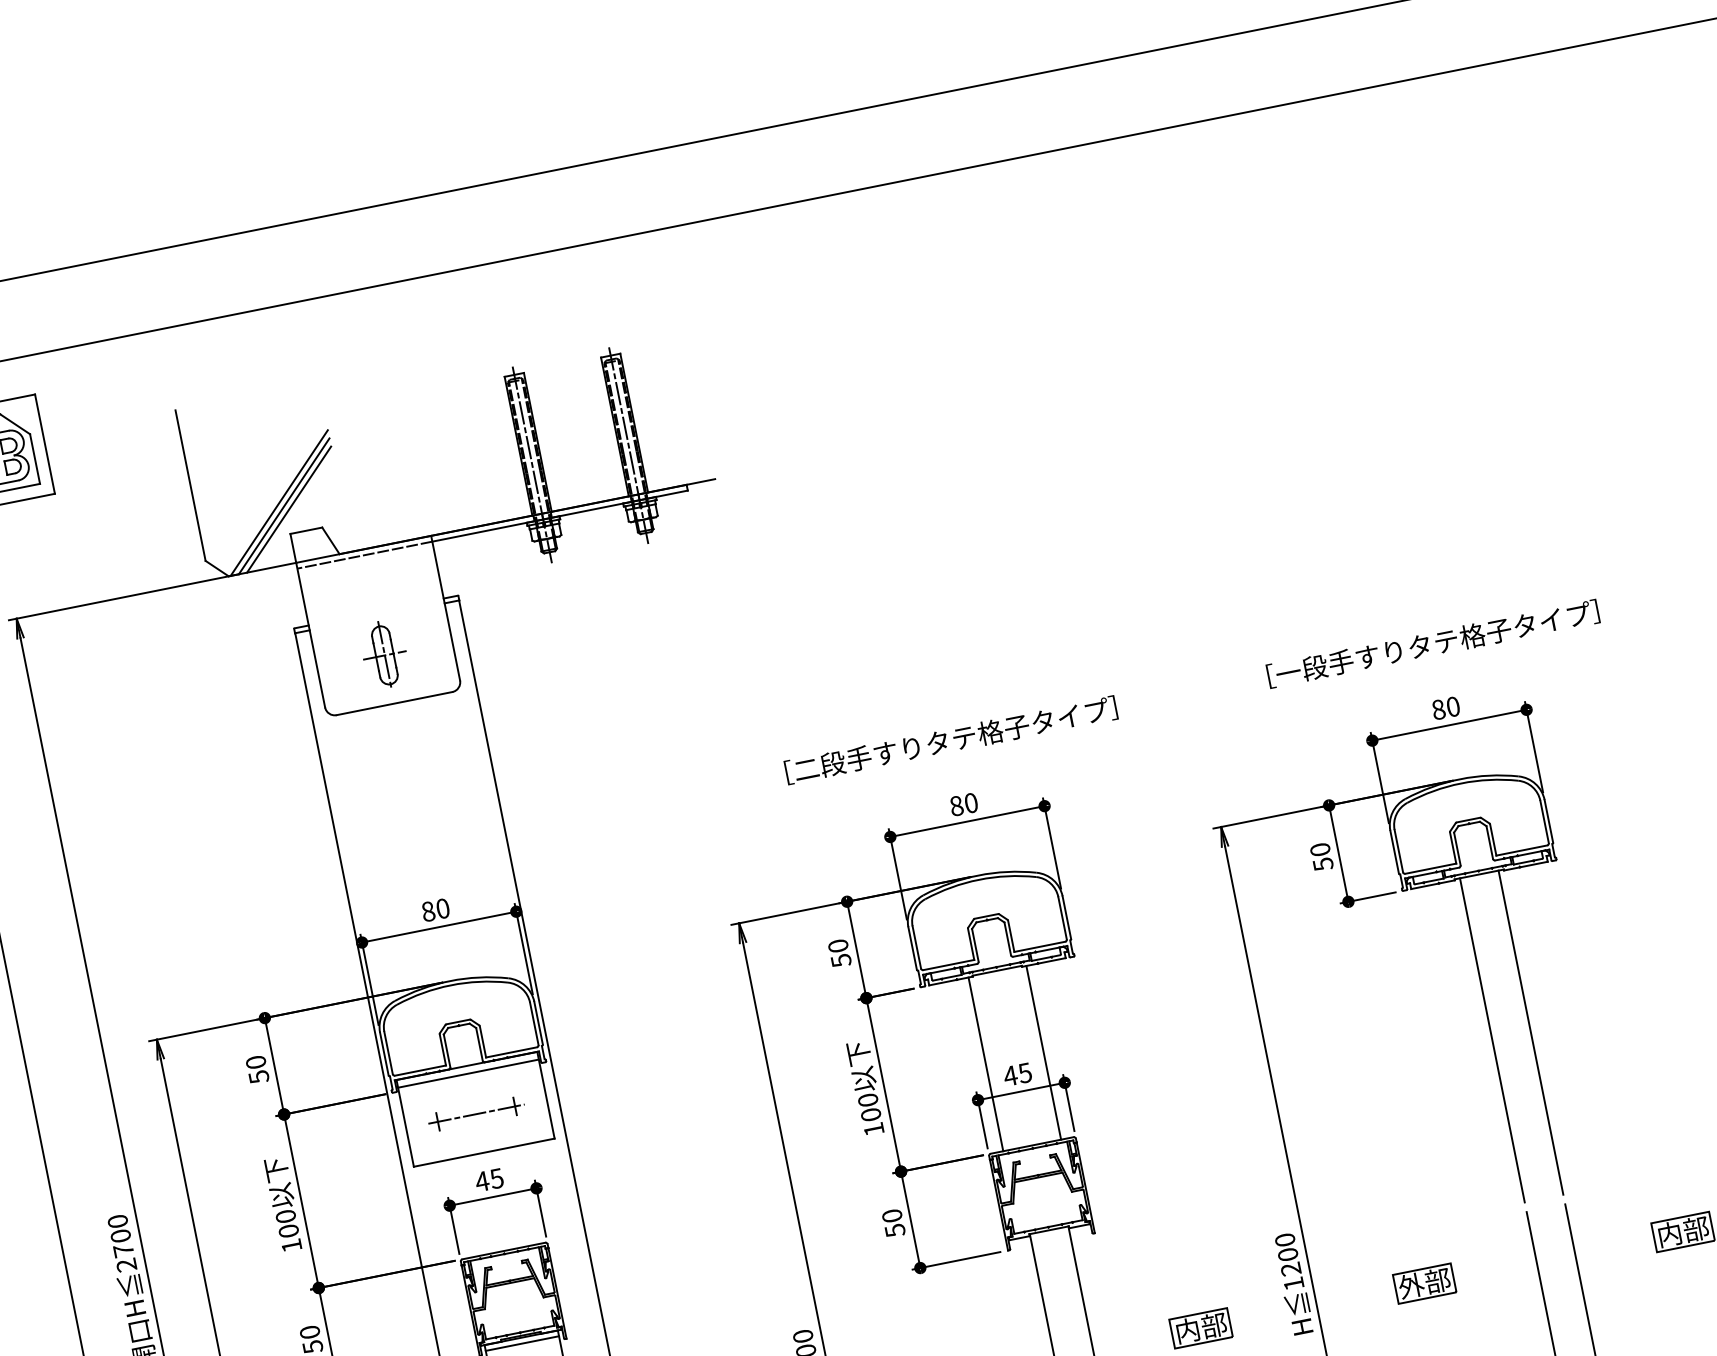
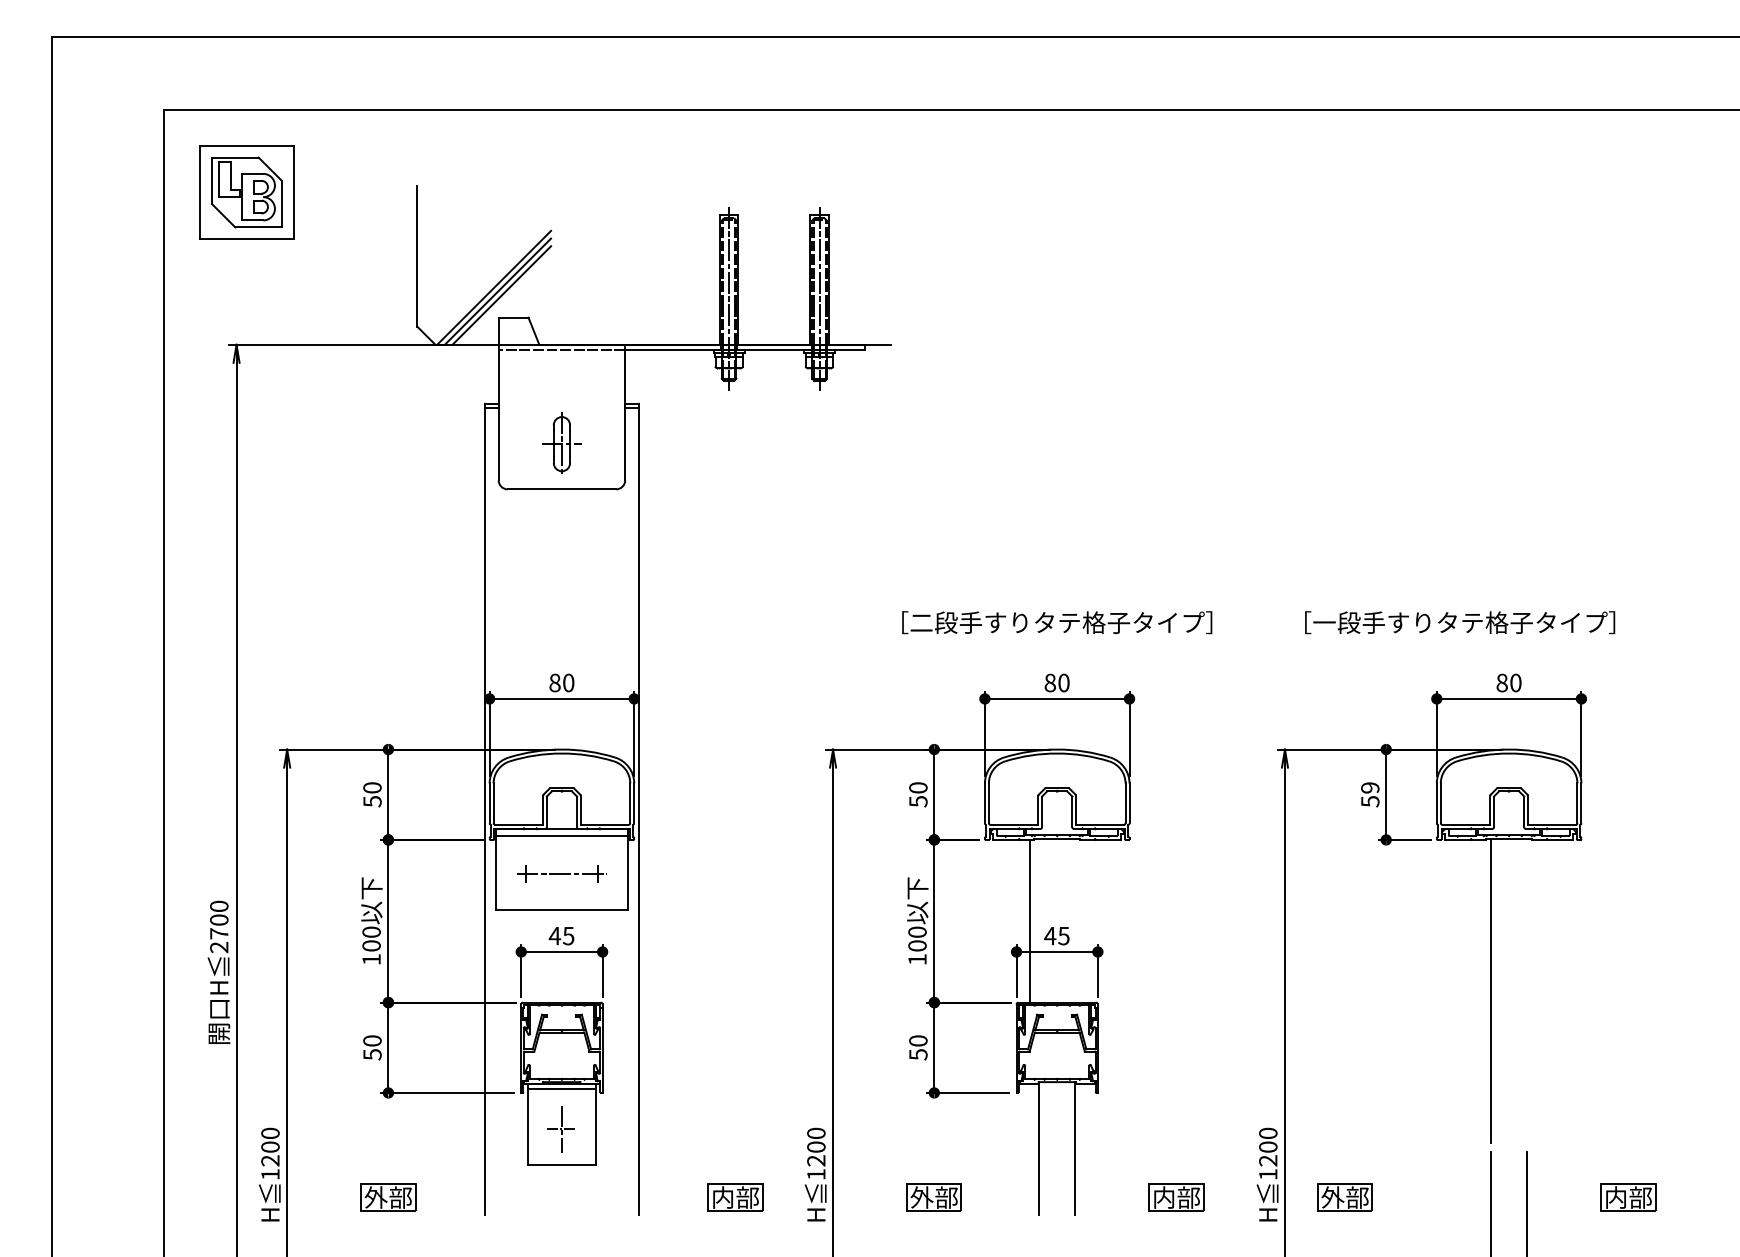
text: (1433, 643) -> (1460, 622), moved
text: (1320, 849) -> (1370, 787), 50 -> 59
line: (1531, 1032) -> (1527, 990), removed
line: (1043, 1052) -> (1084, 920), removed
part: (1423, 1283) -> (1344, 1197), moved

